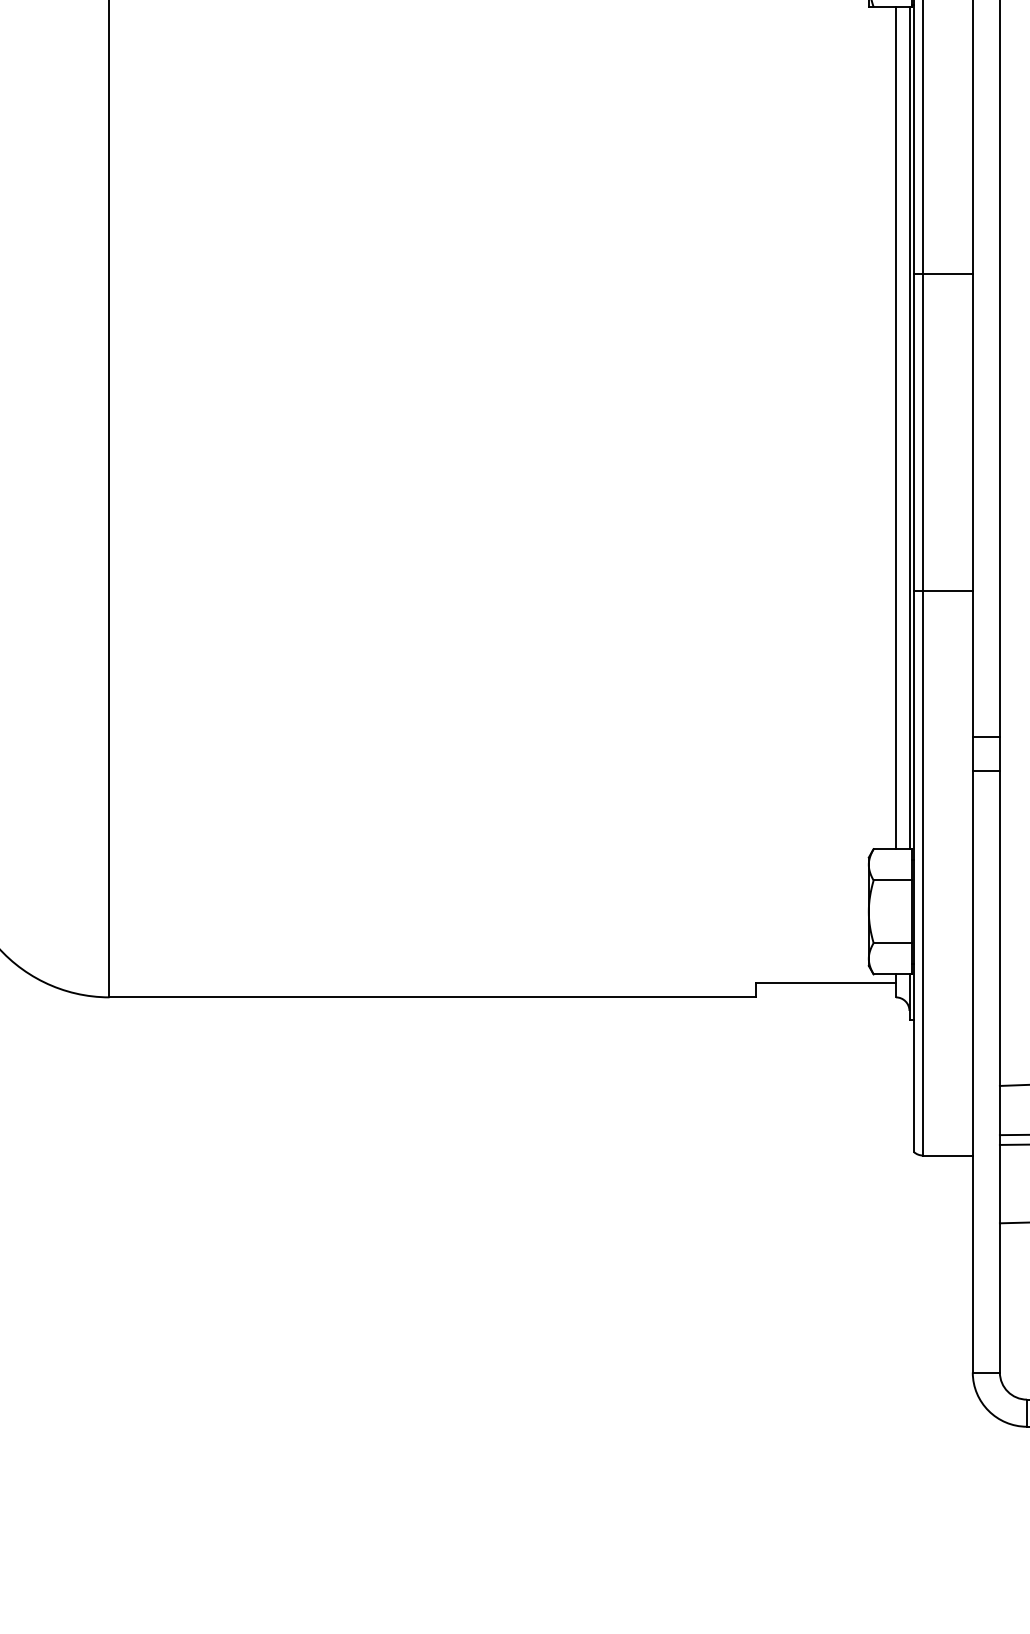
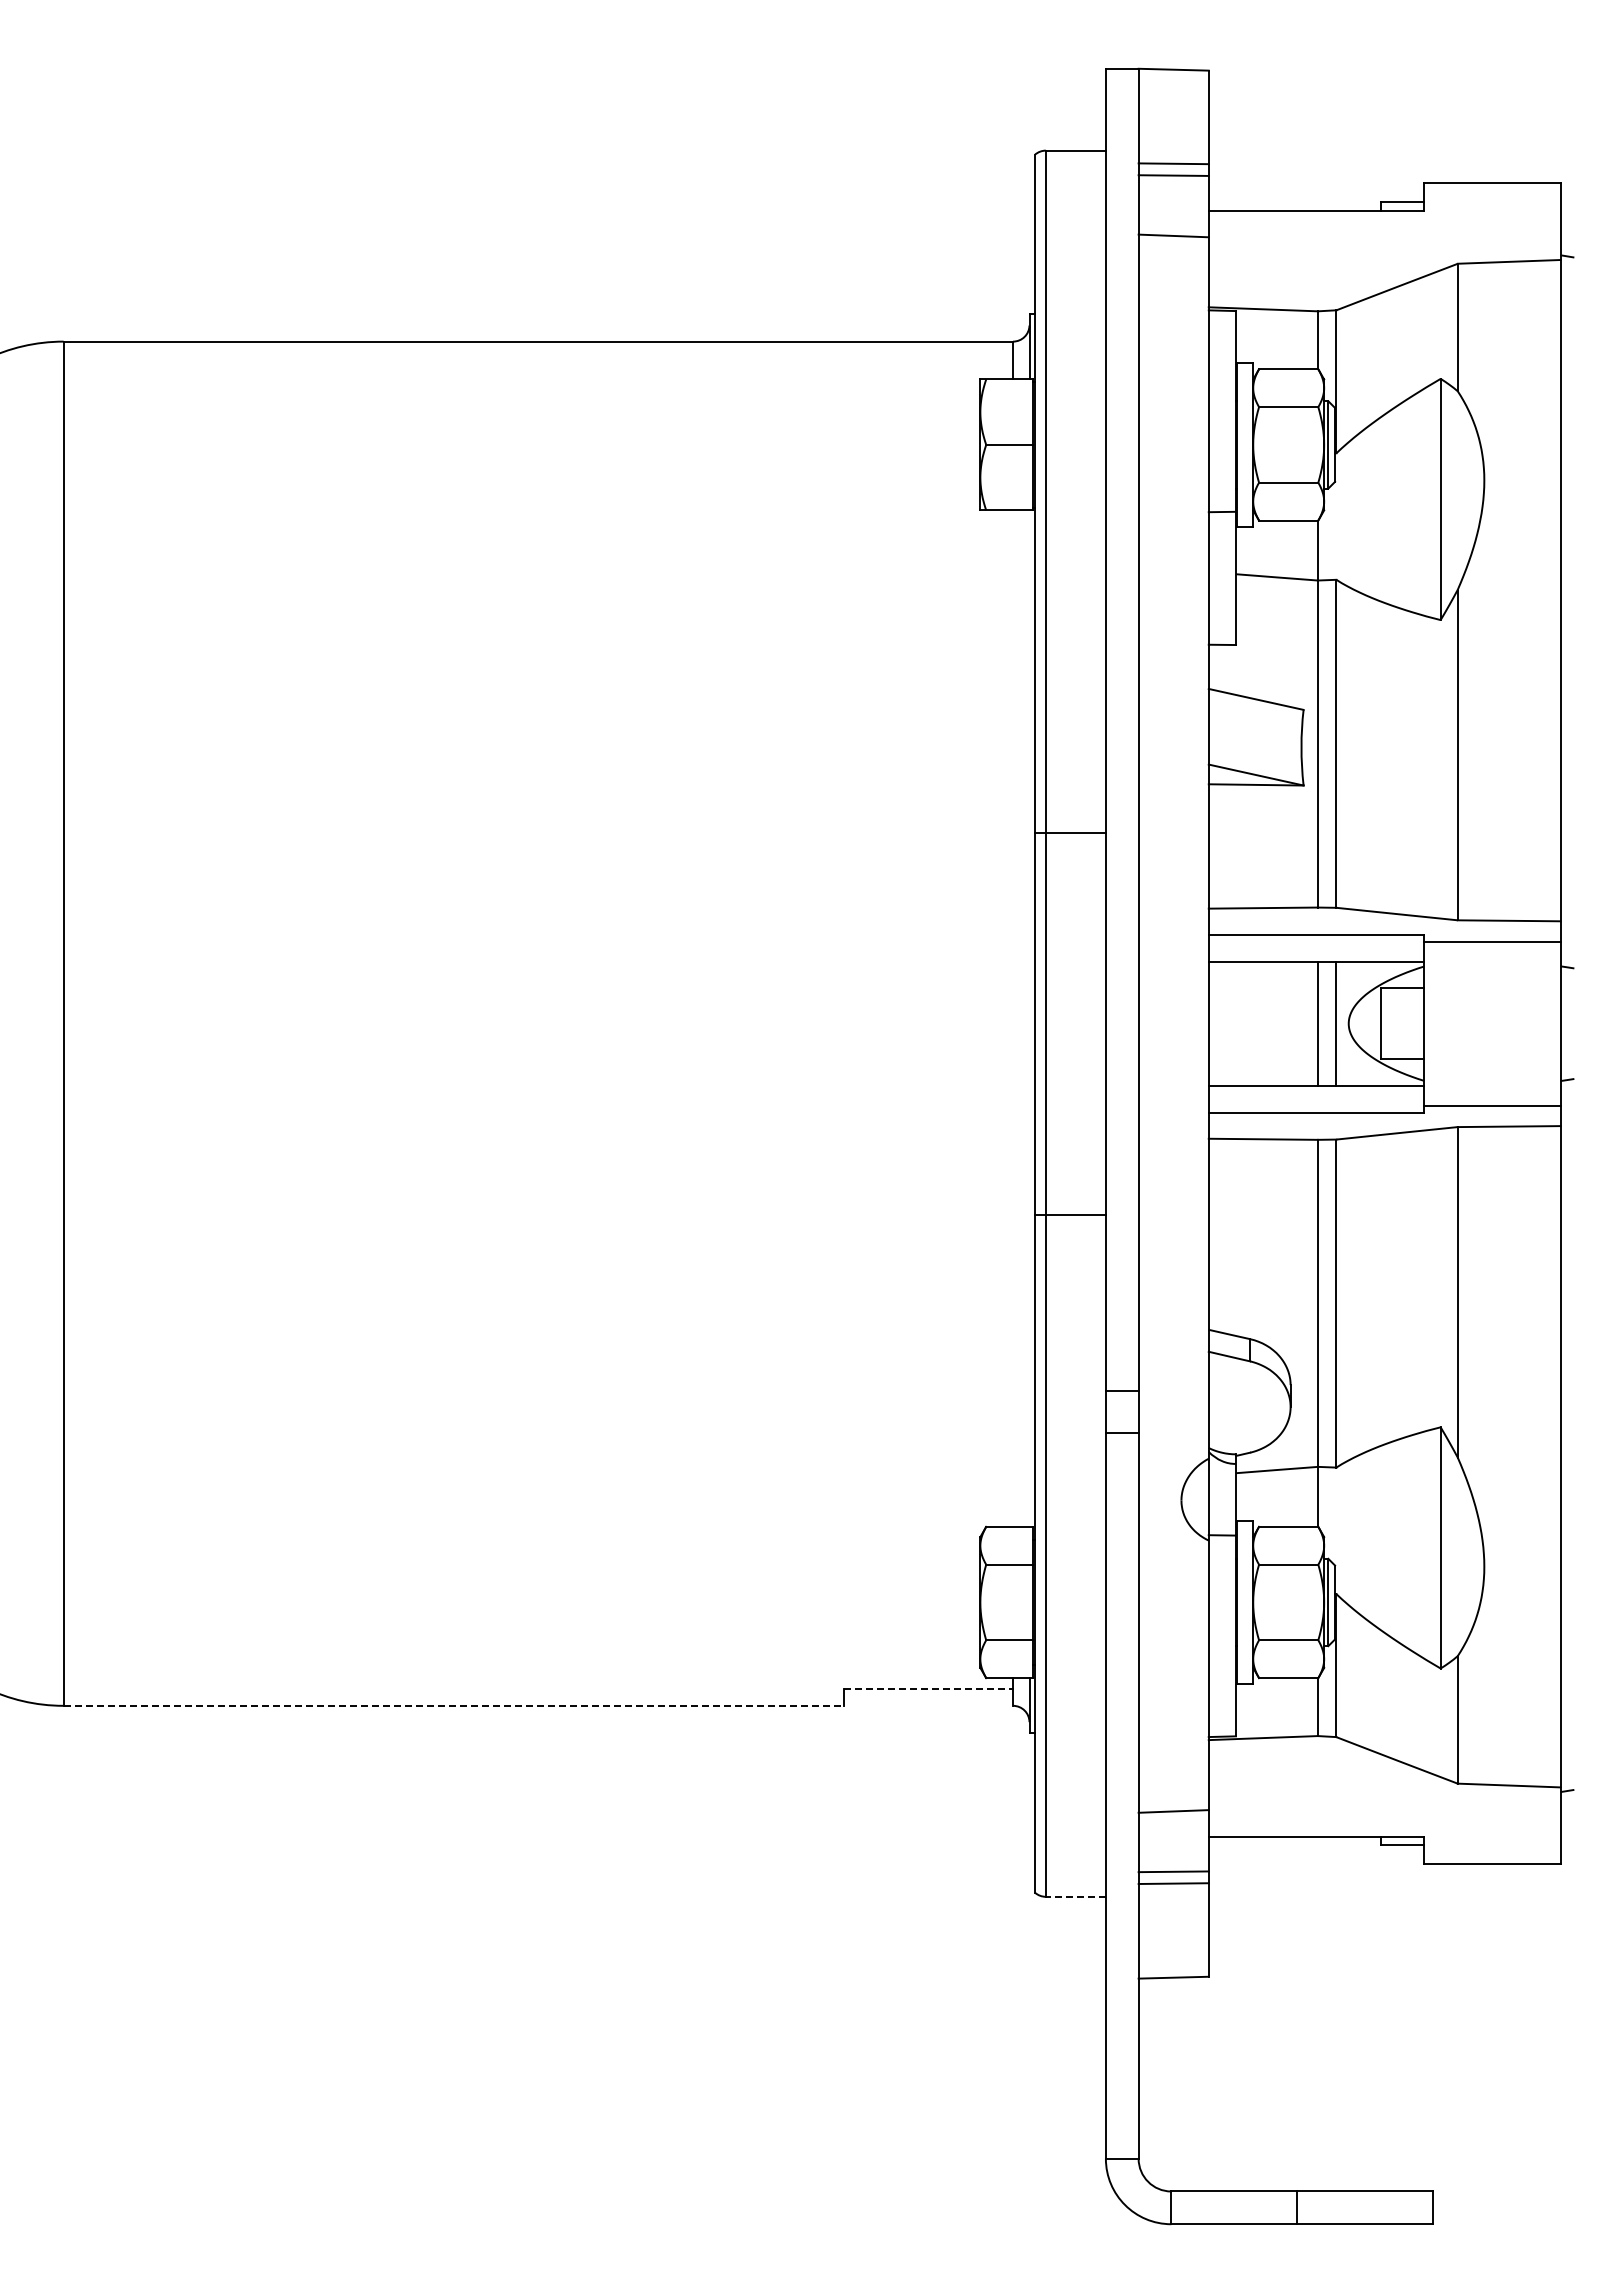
line: (896, 428) -> (1013, 1018), removed
line: (909, 428) -> (1029, 1018), removed
line: (825, 983) -> (928, 1688), solid -> dashed
line: (433, 997) -> (454, 1705), solid -> dashed
line: (947, 1155) -> (1075, 1896), solid -> dashed

